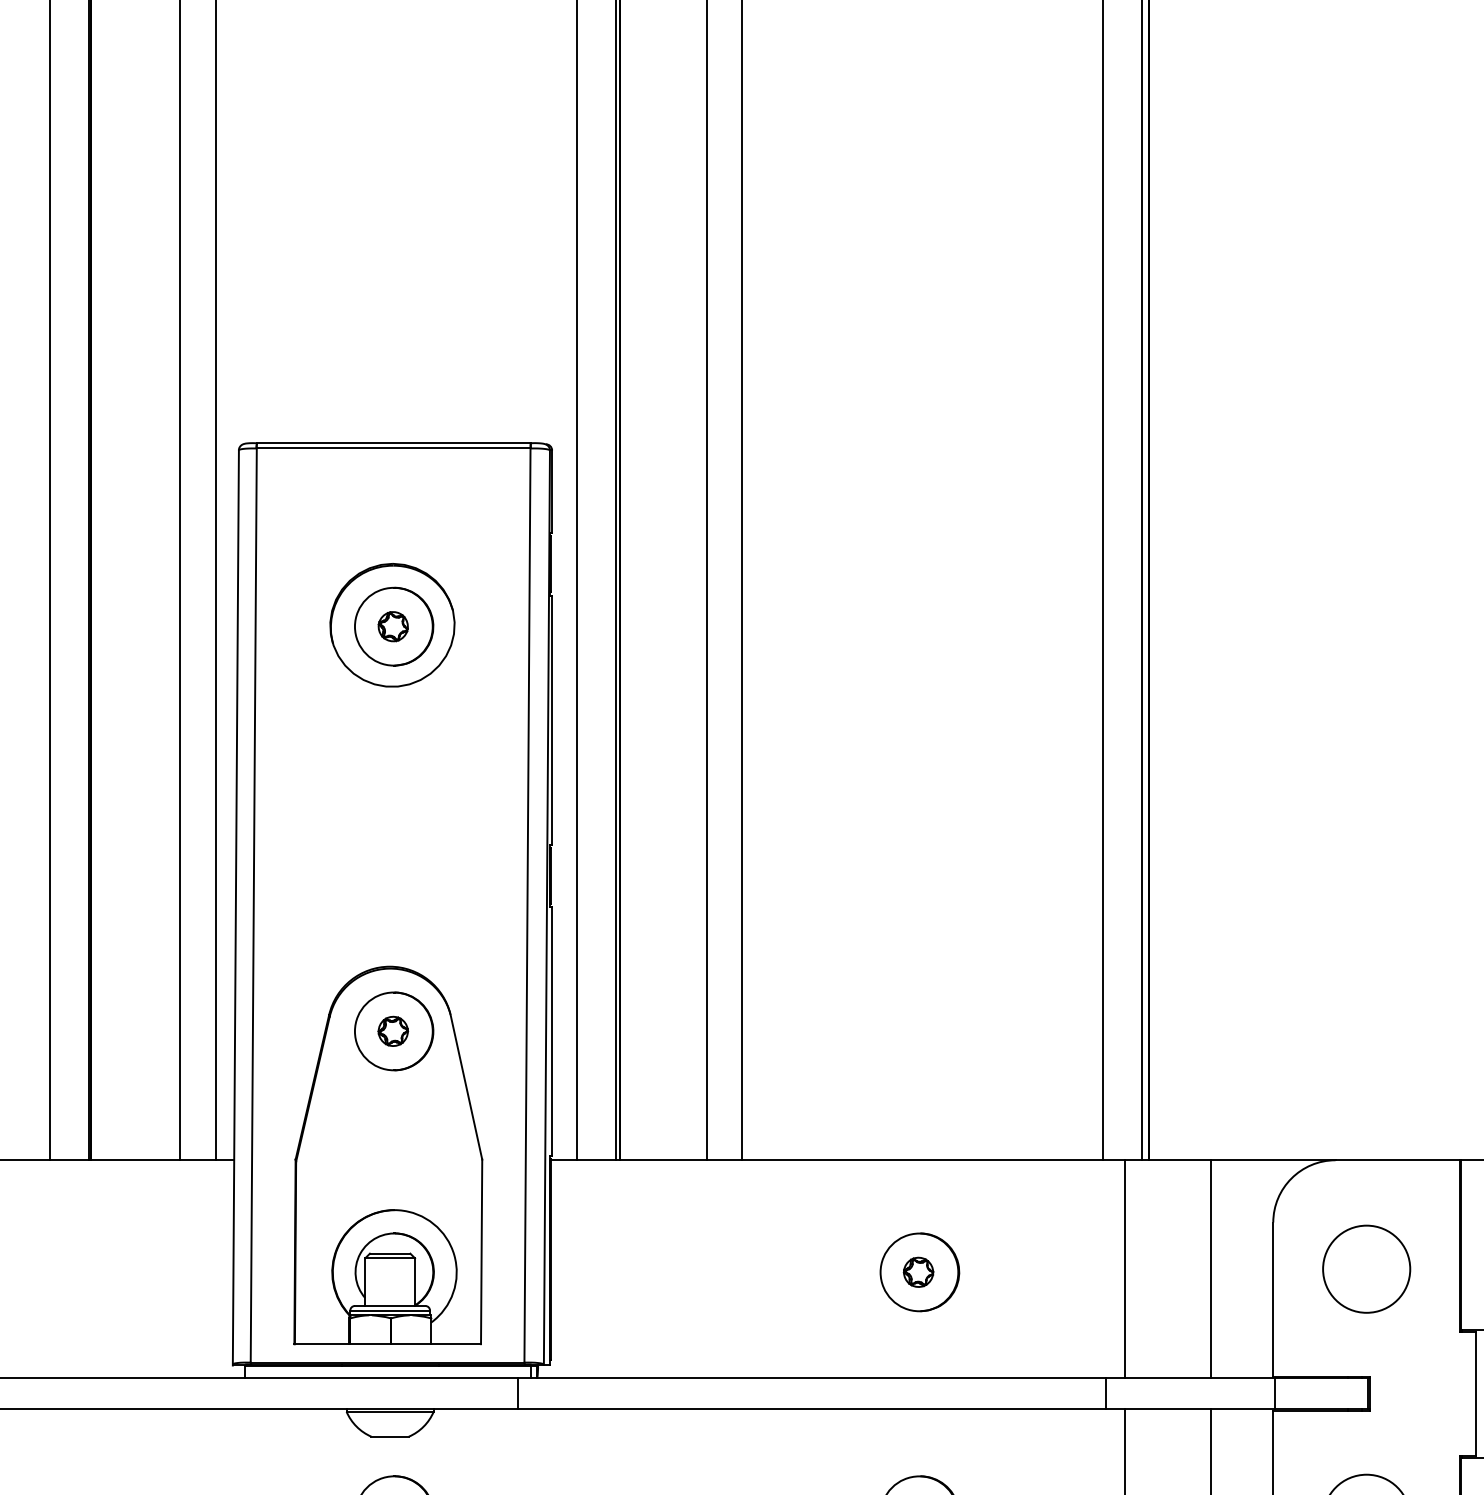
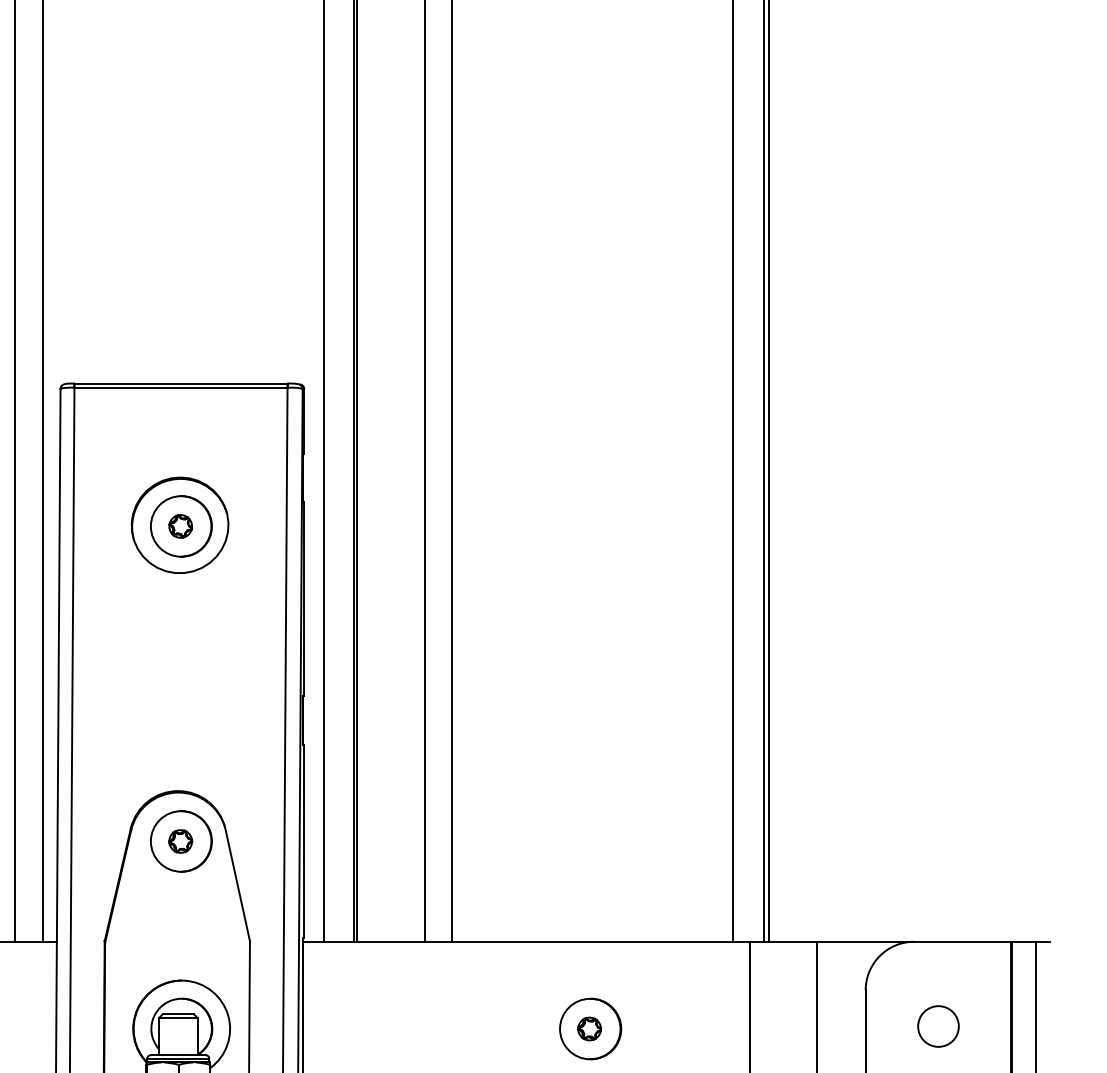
circle: (1366, 1268) -> (938, 1026), size x0.6

